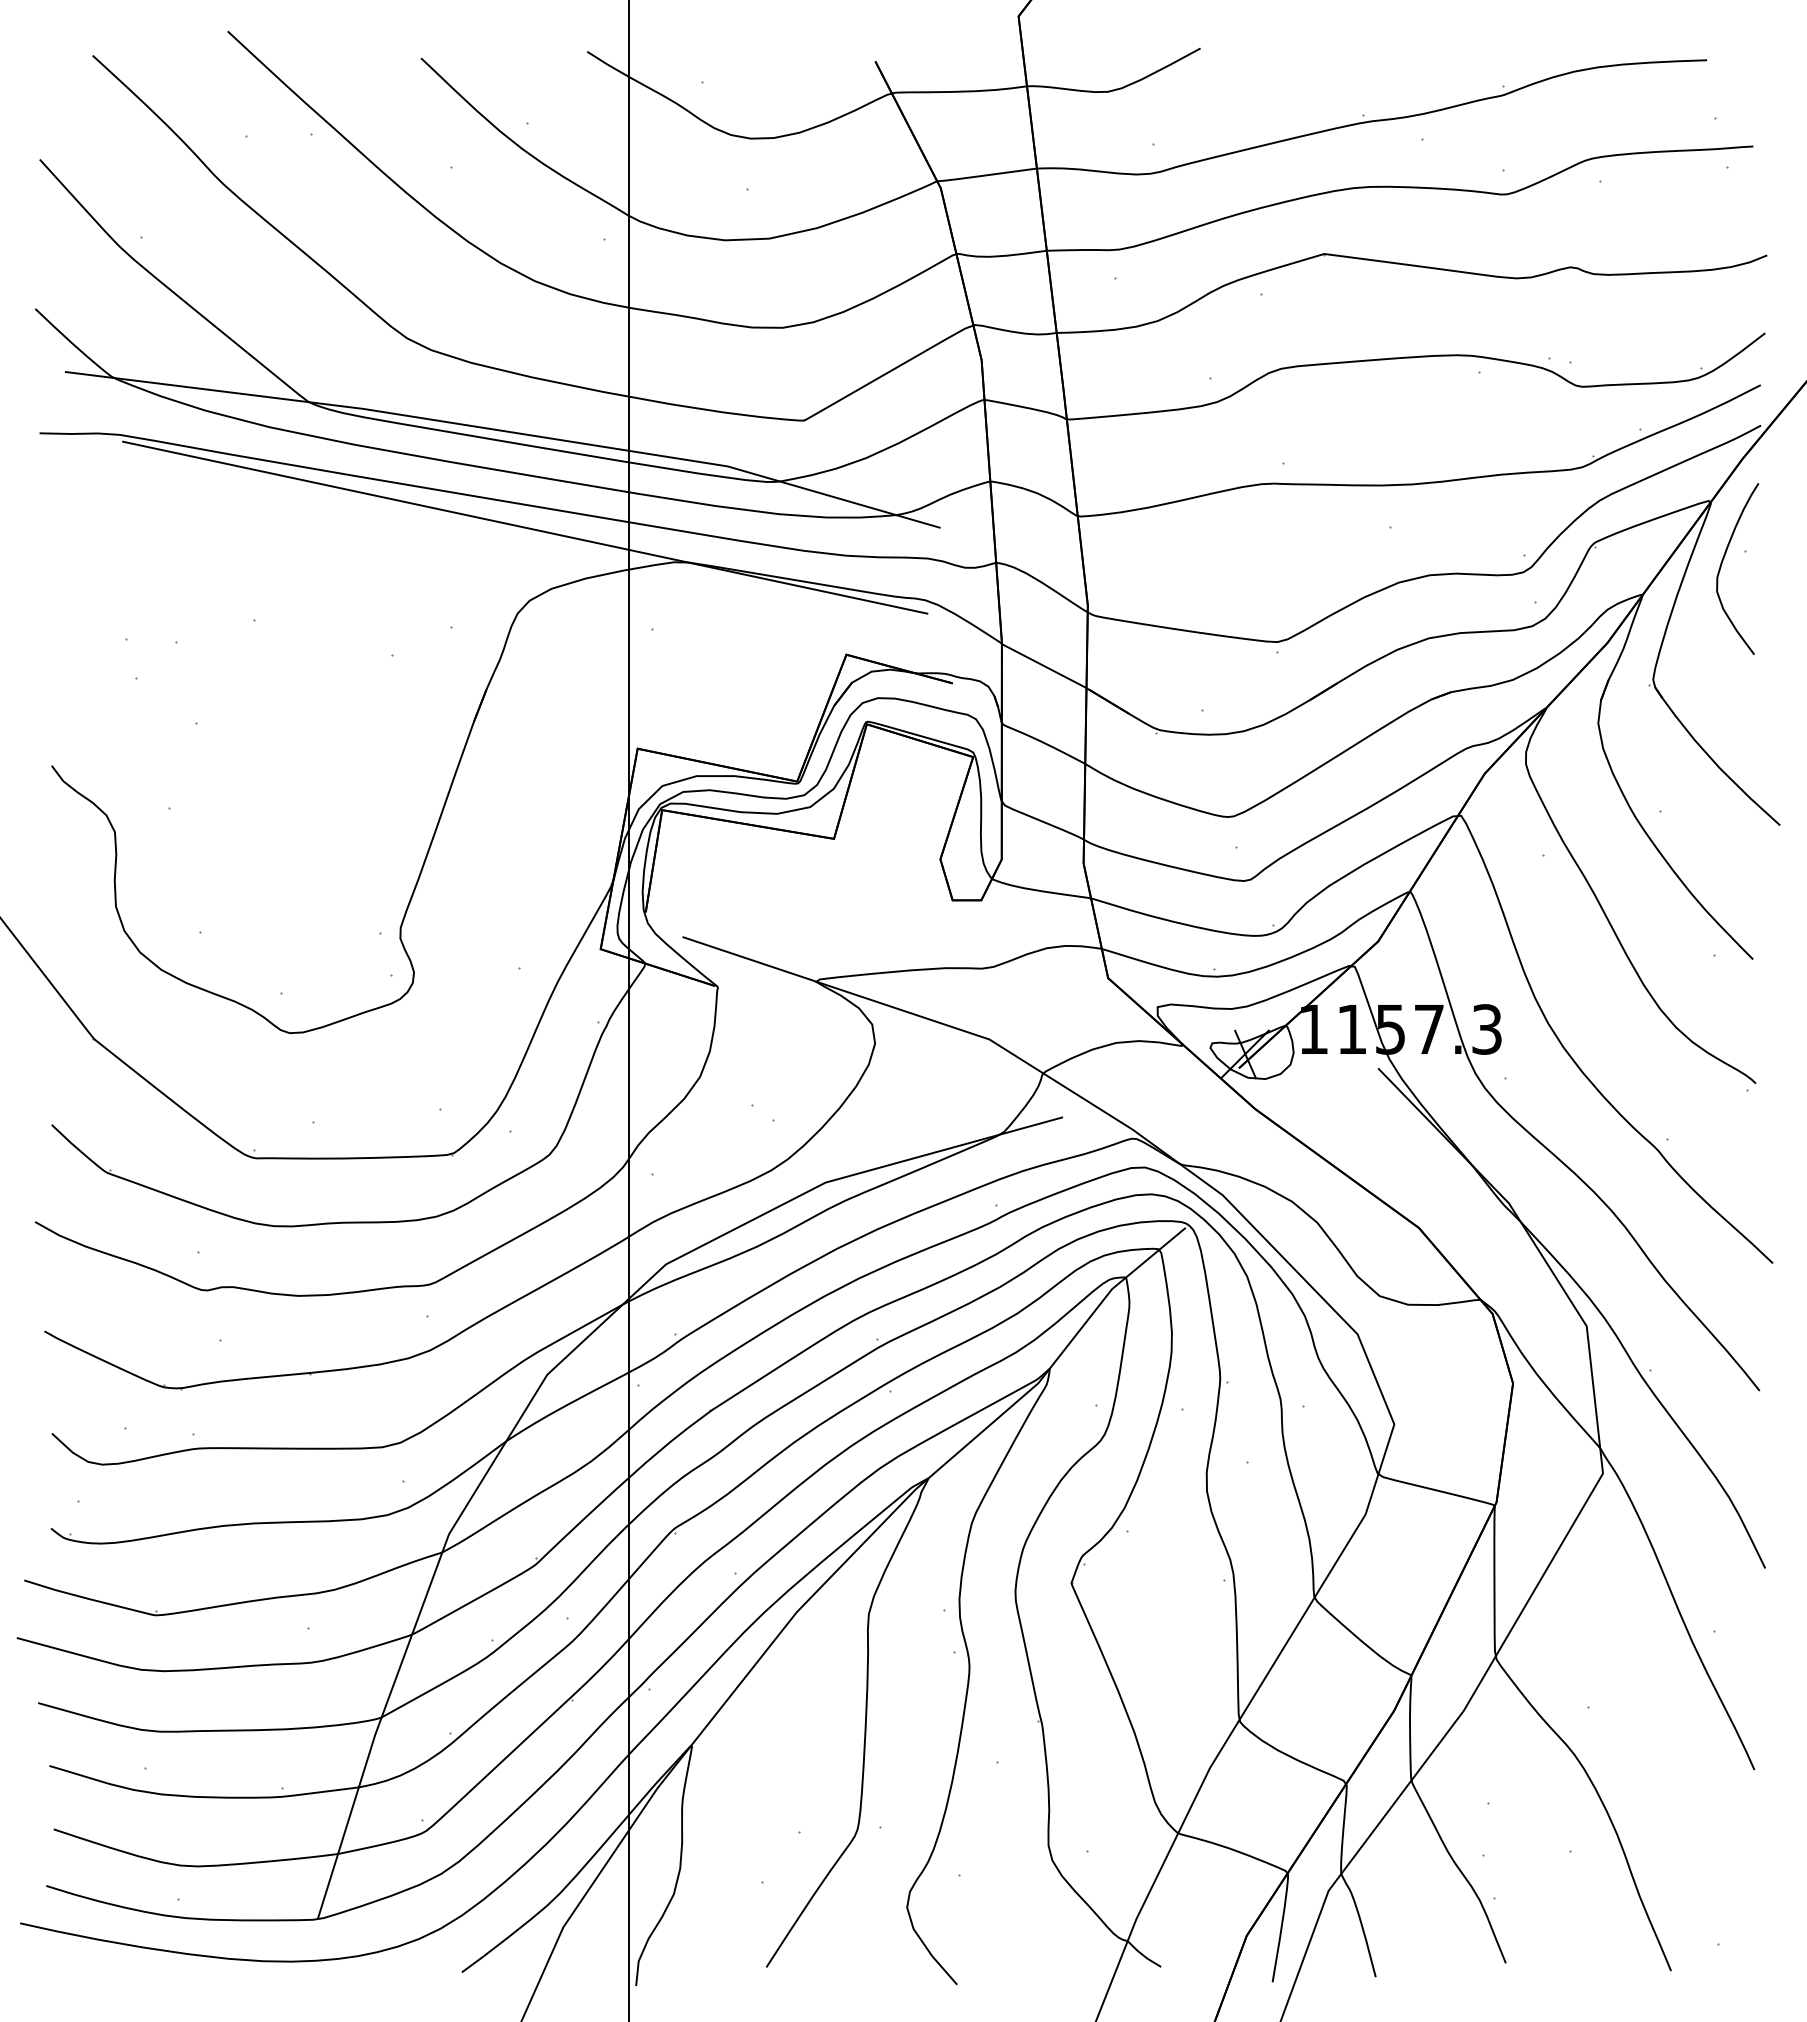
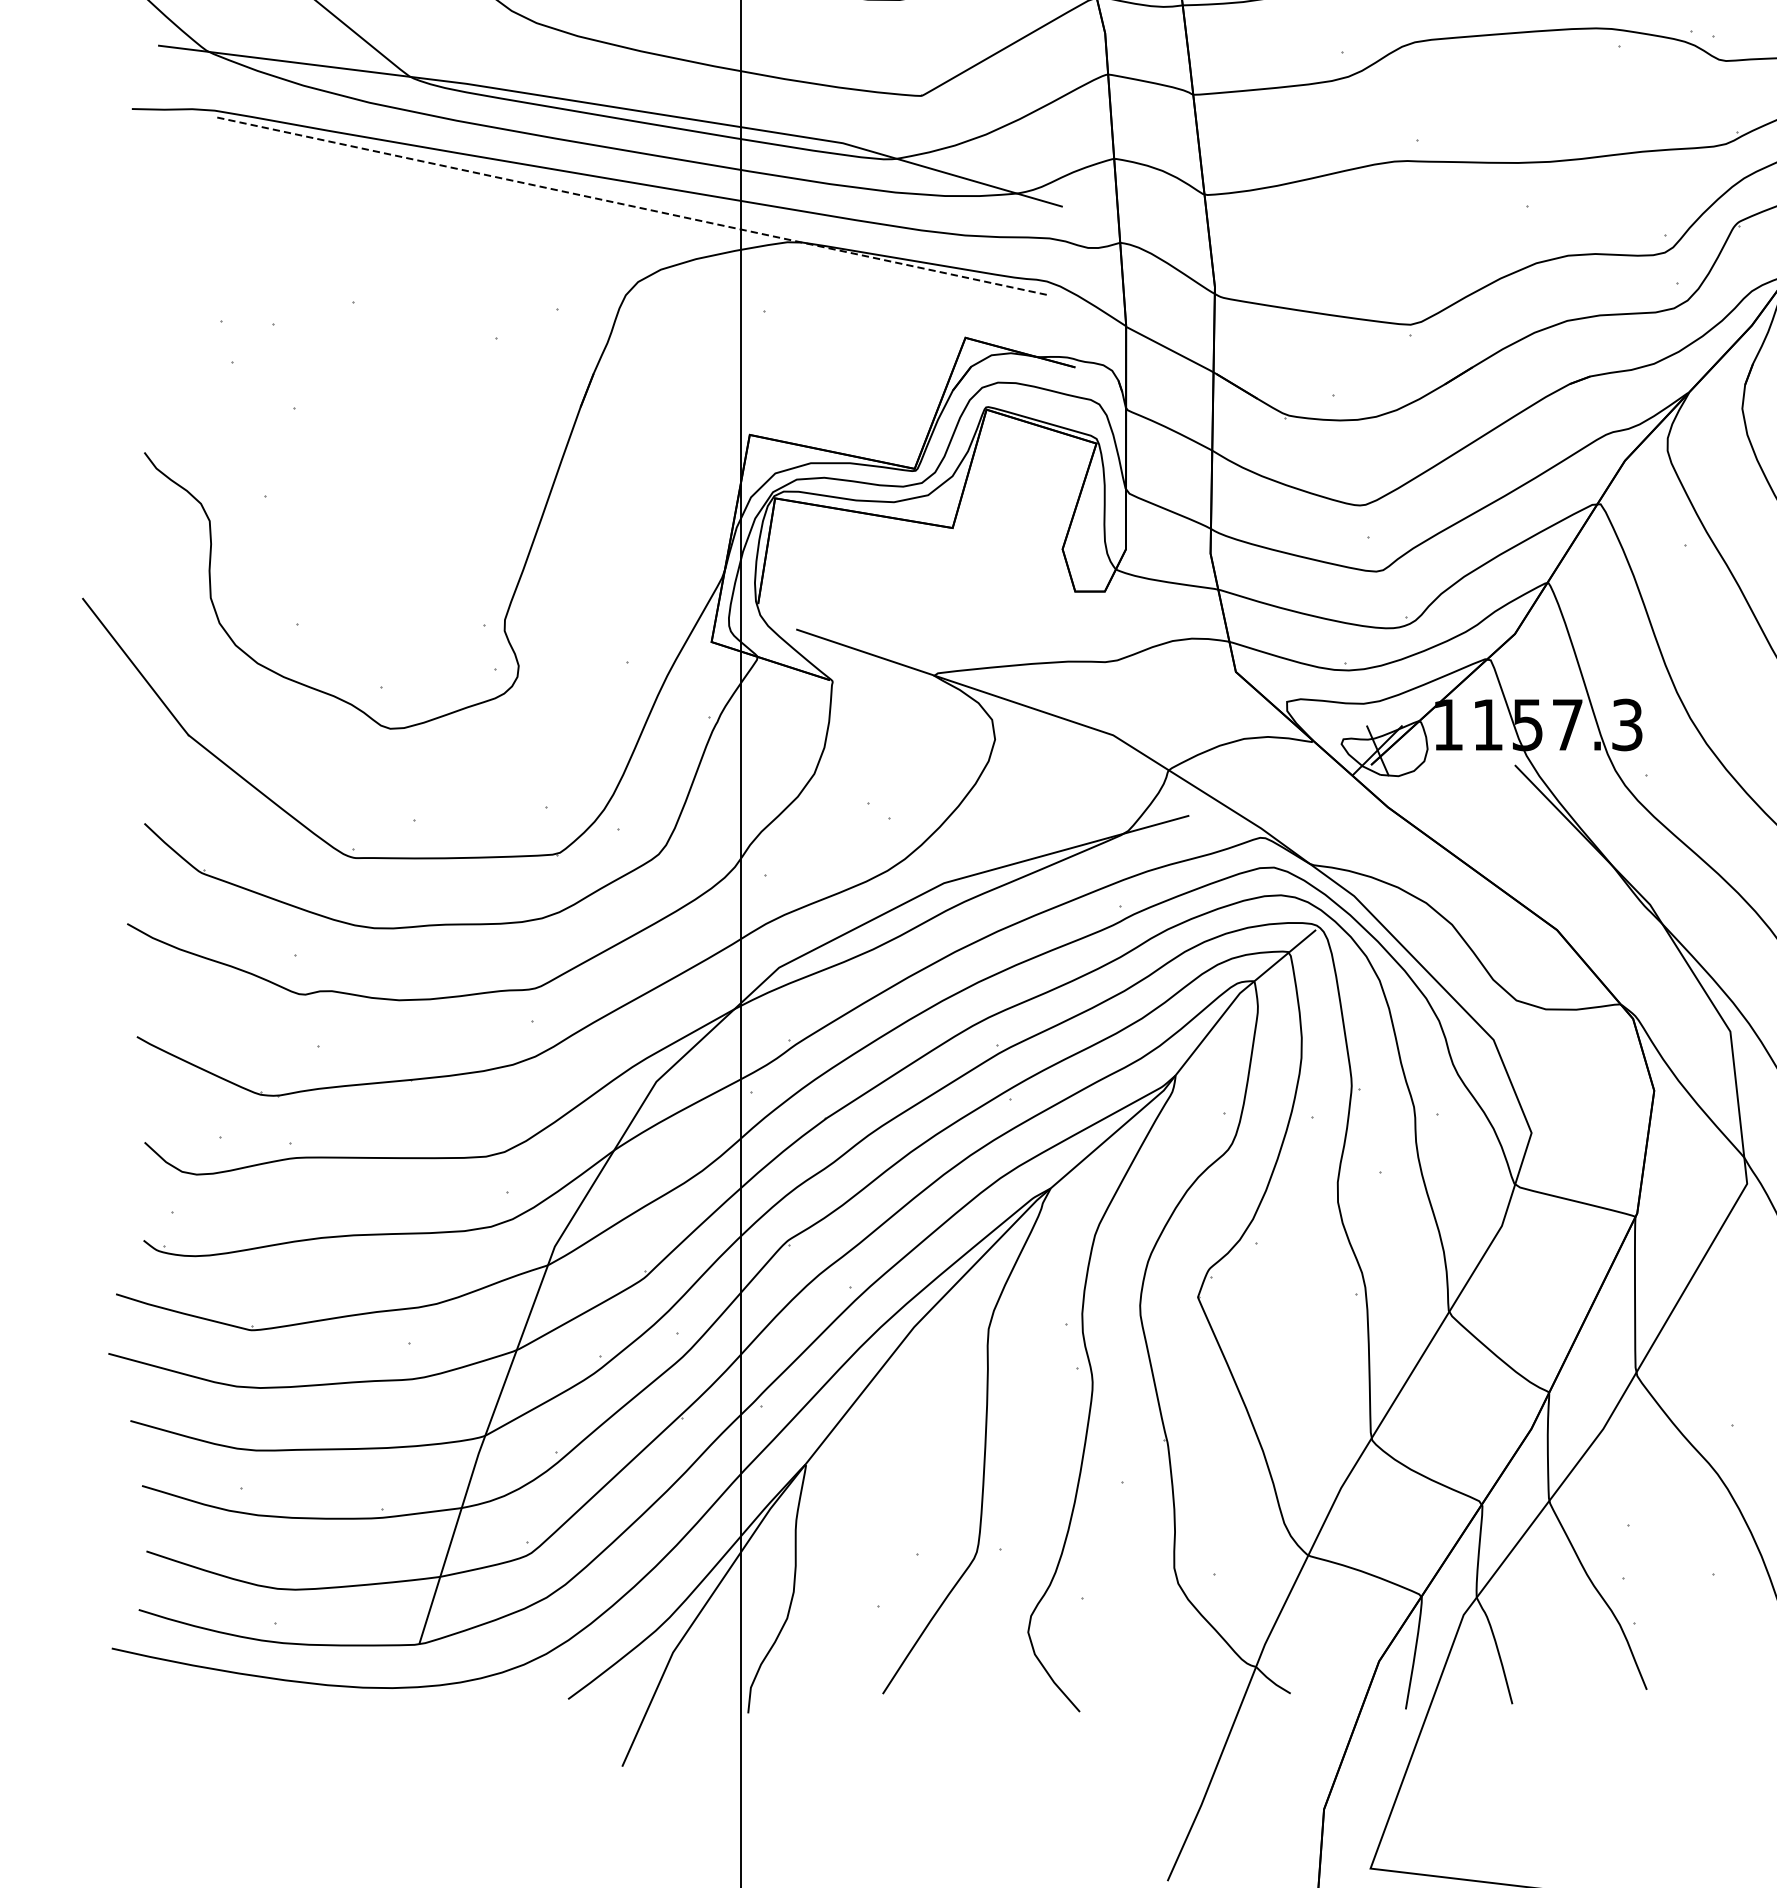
line: (525, 527) -> (633, 206), solid -> dashed

